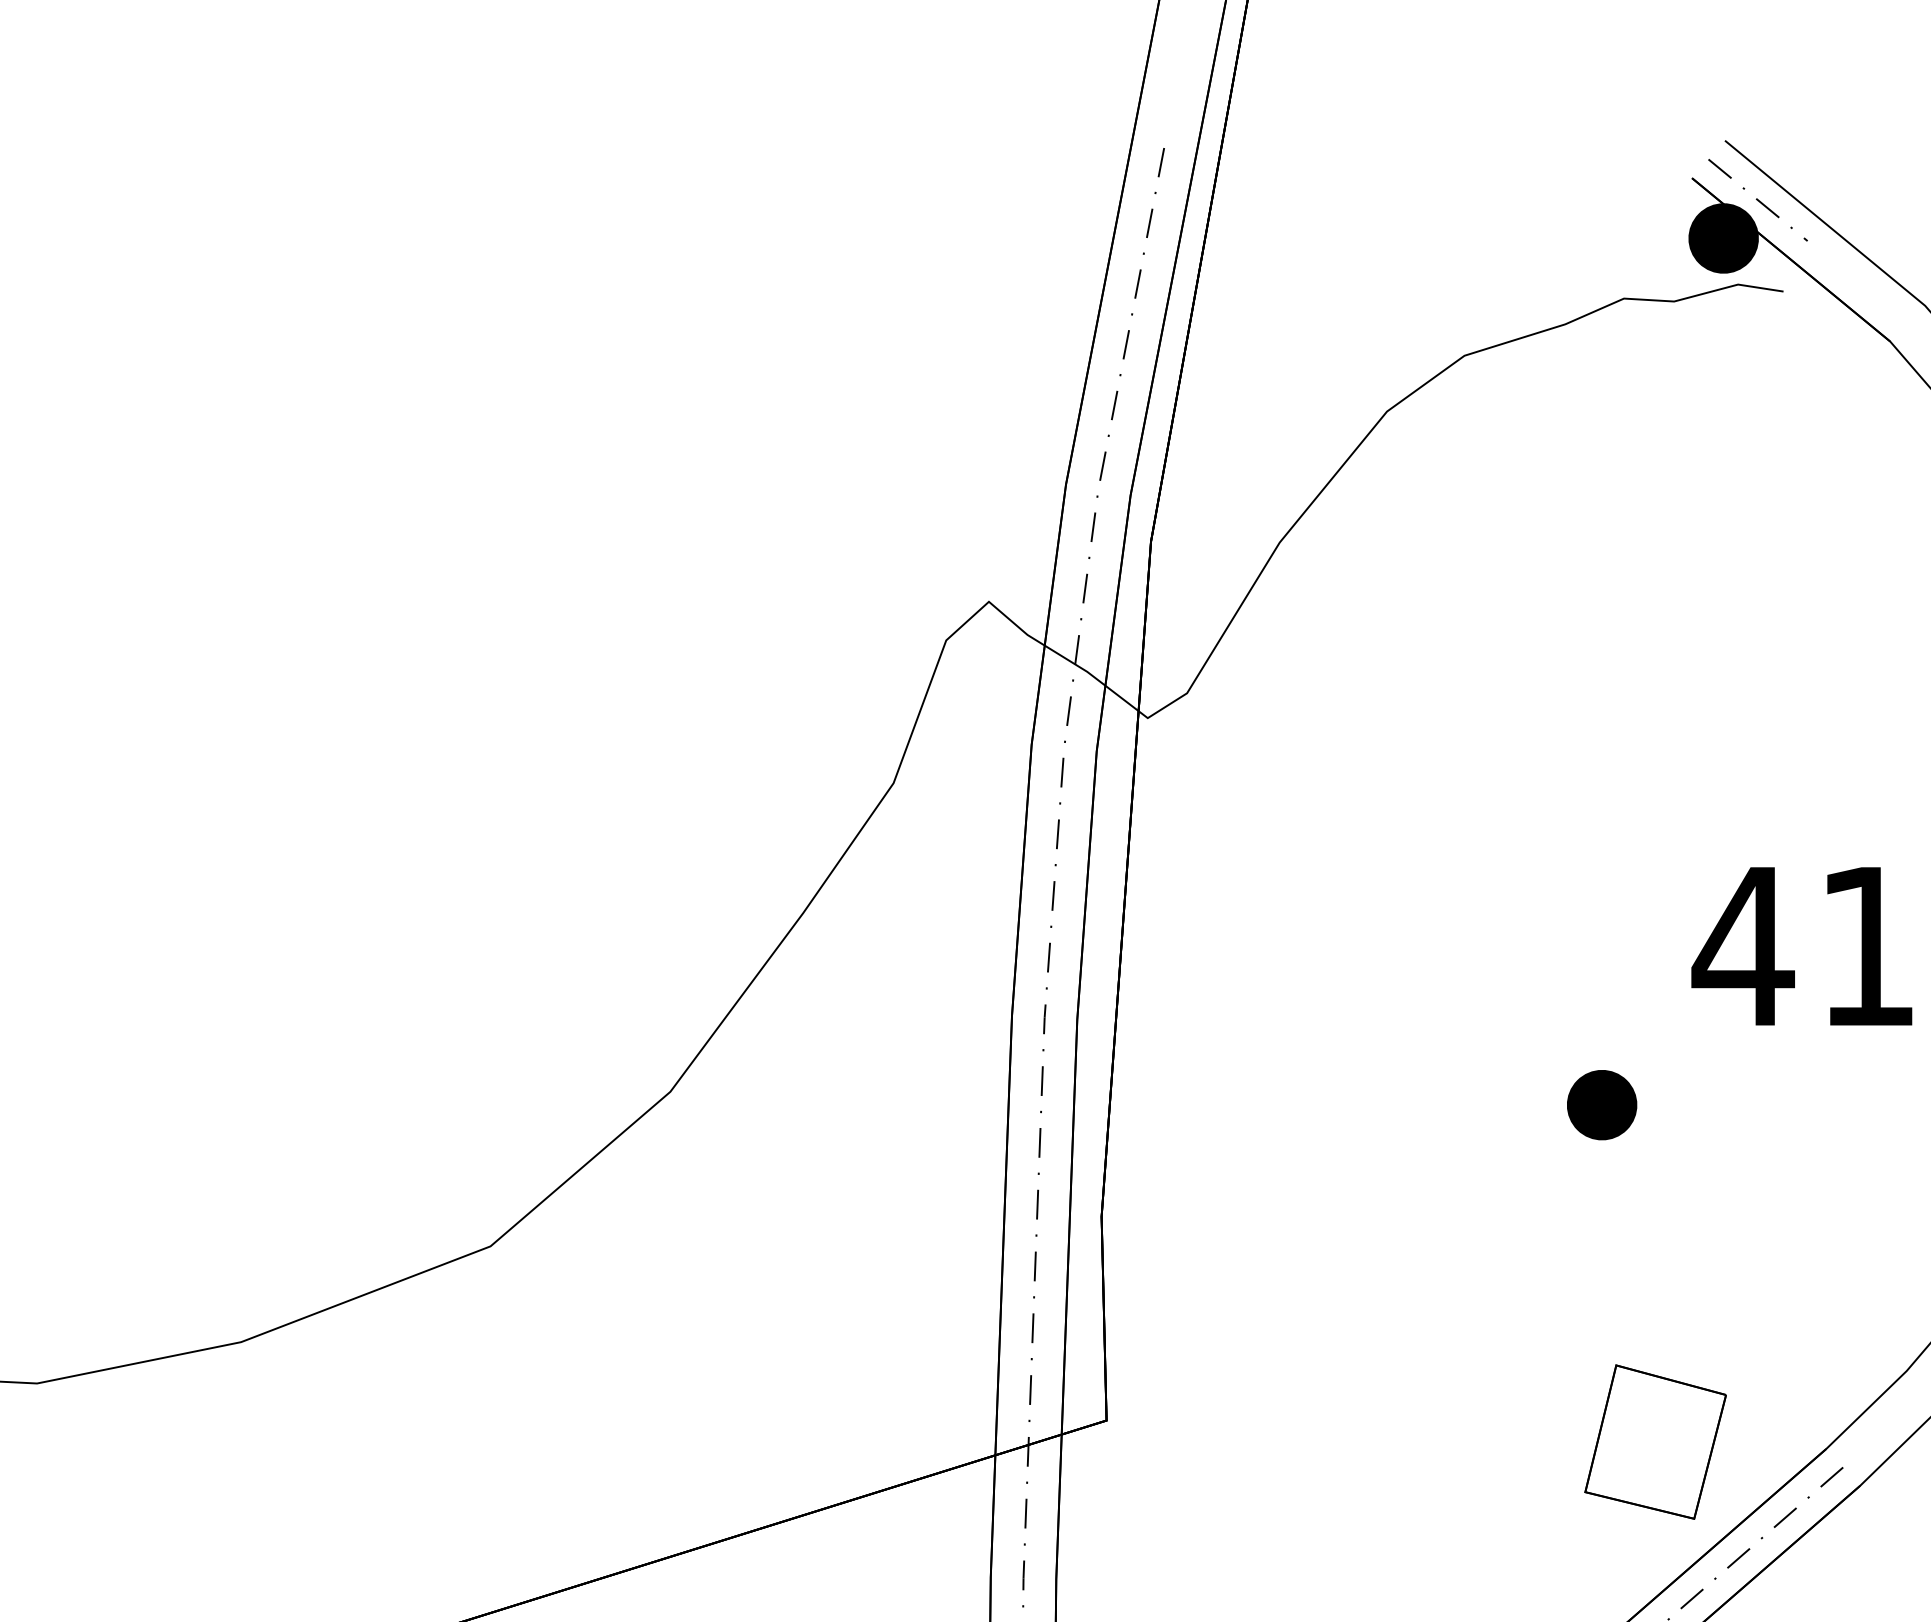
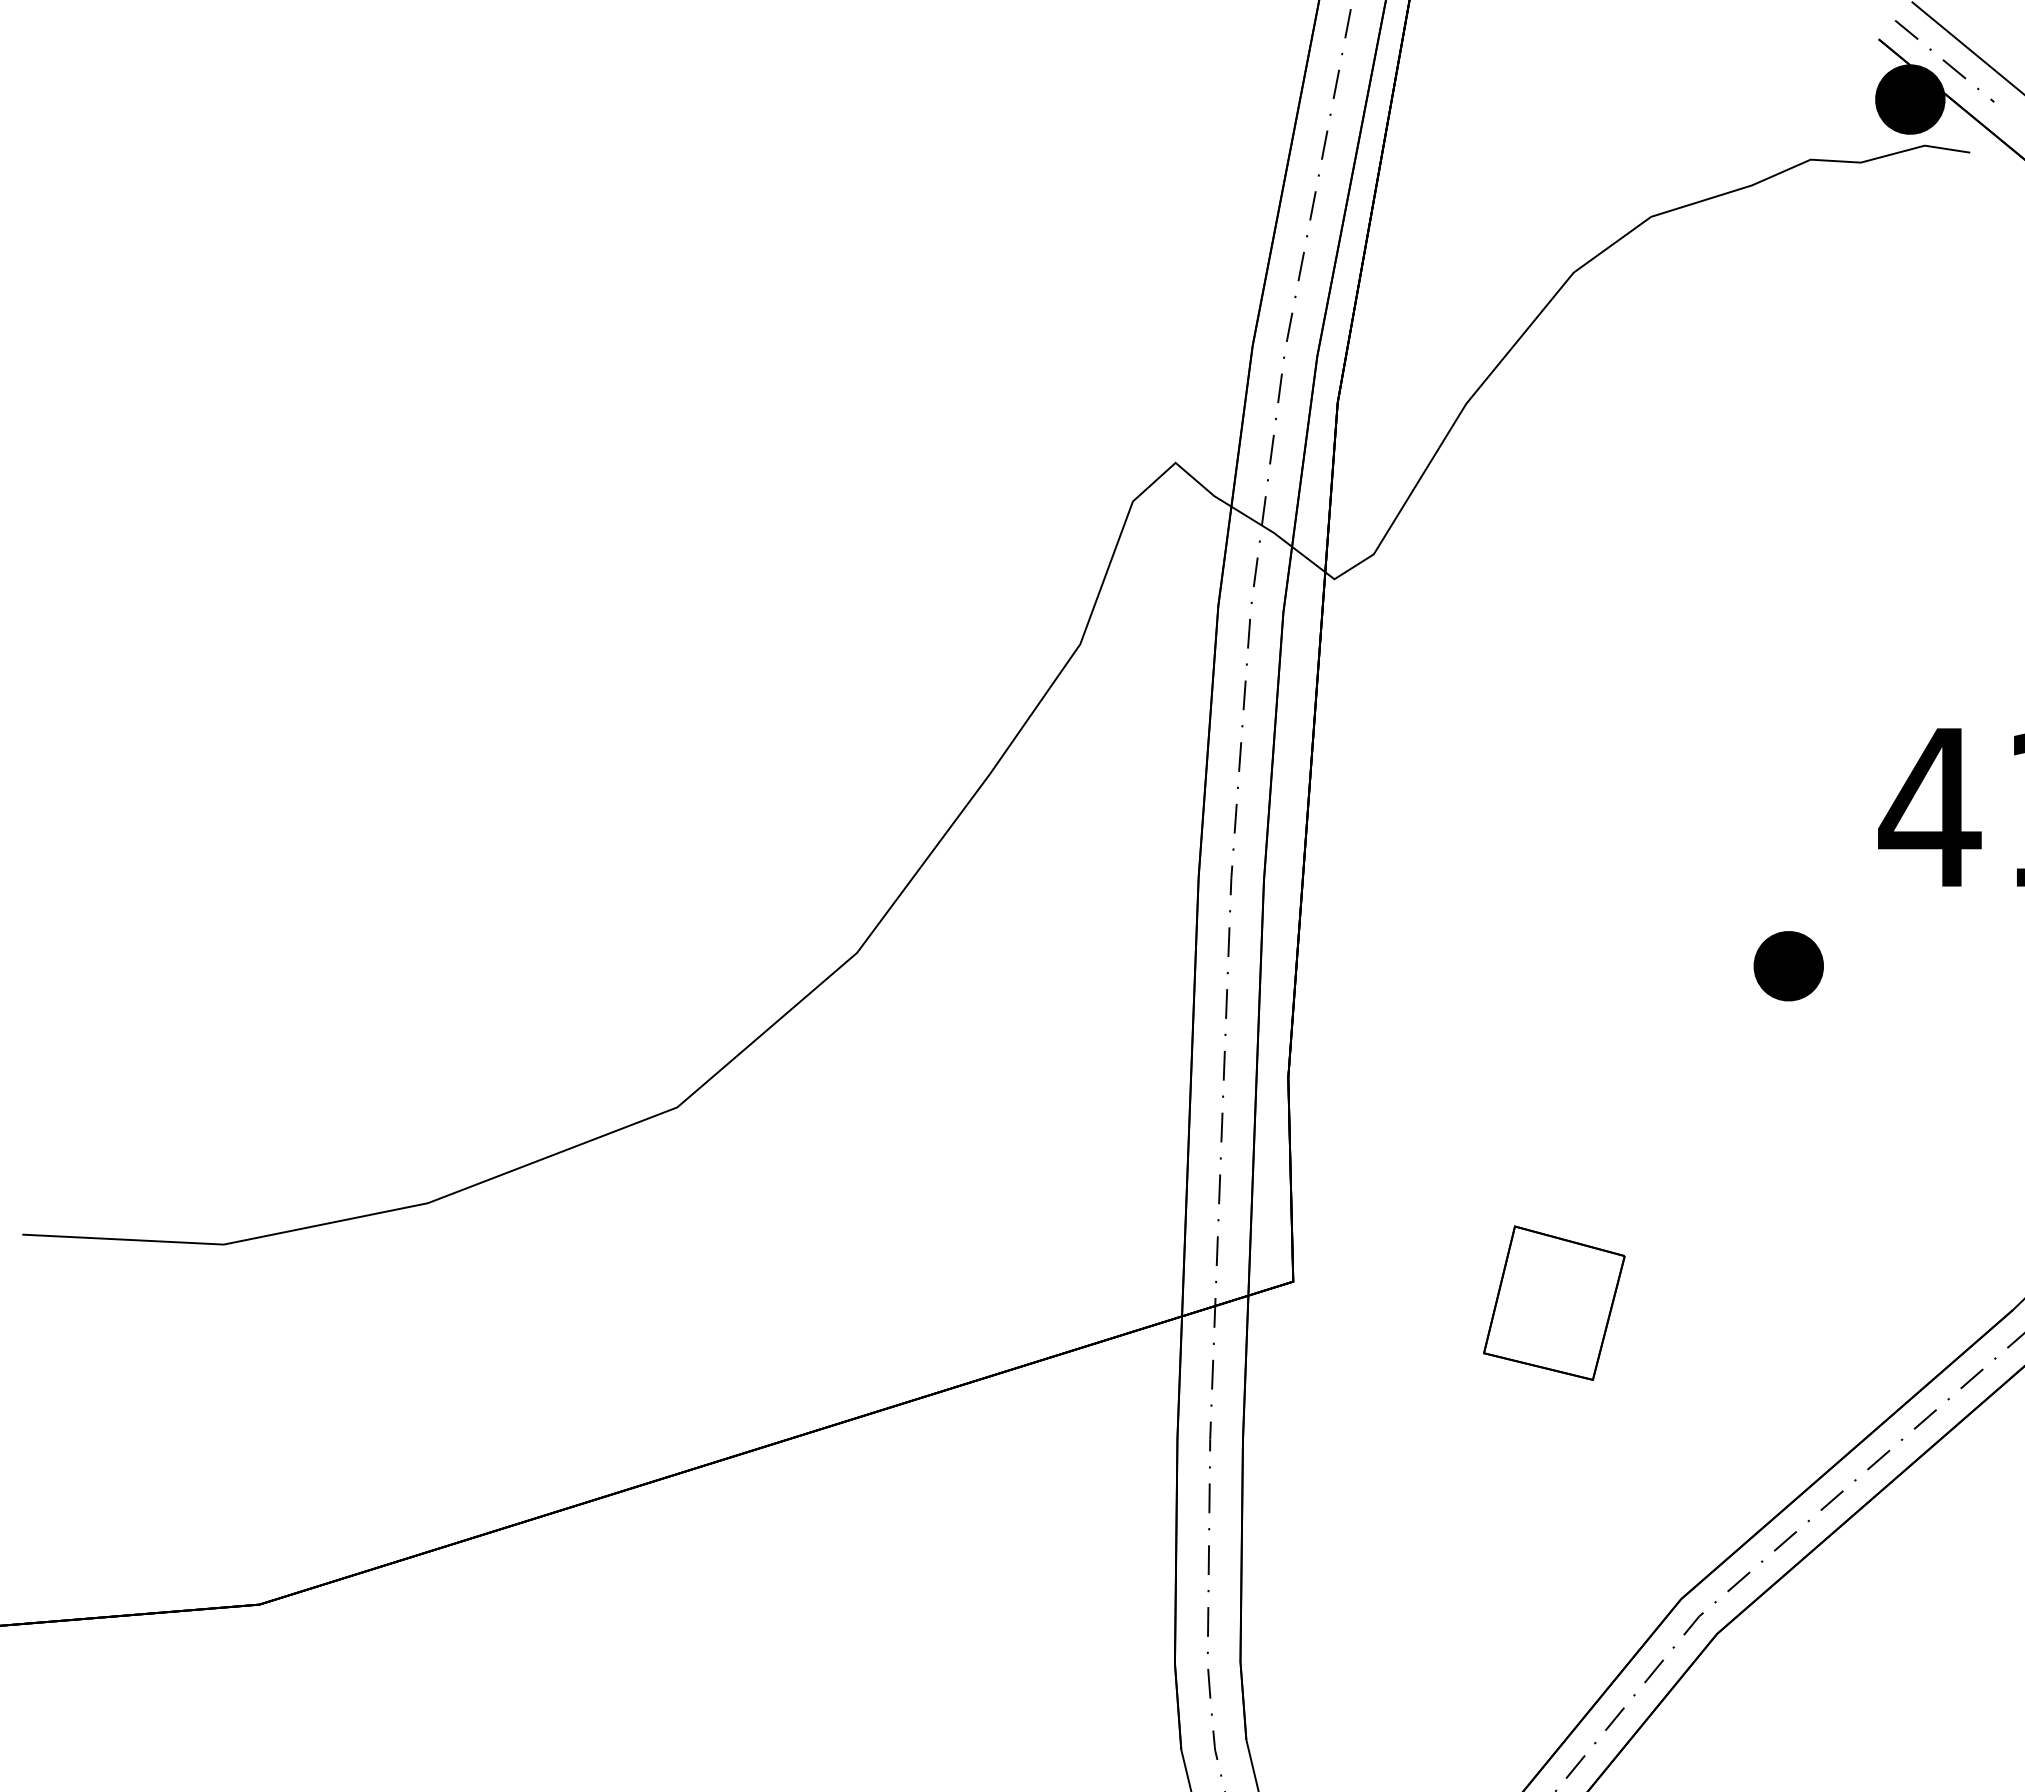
part: (1655, 1441) -> (1554, 1302), moved

